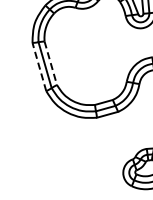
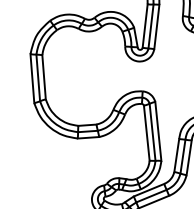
line: (51, 63) -> (44, 77), dashed -> solid
line: (39, 66) -> (32, 78), dashed -> solid

